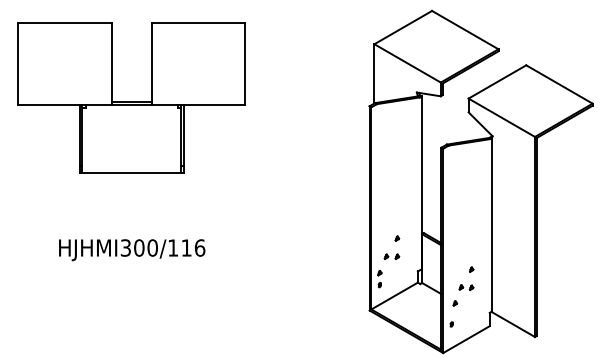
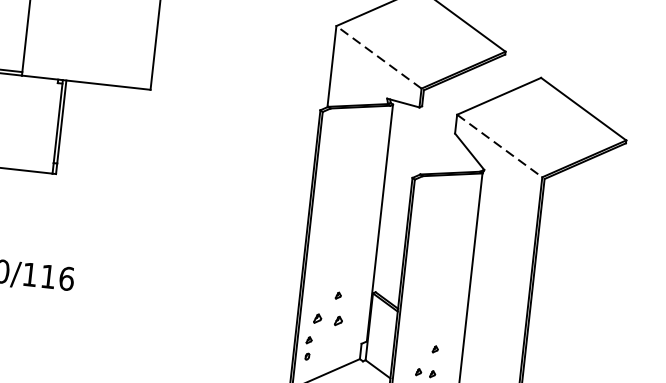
line: (407, 63) -> (378, 57), solid -> dashed
line: (502, 118) -> (500, 147), solid -> dashed
part: (391, 256) -> (327, 319), size x1.4

